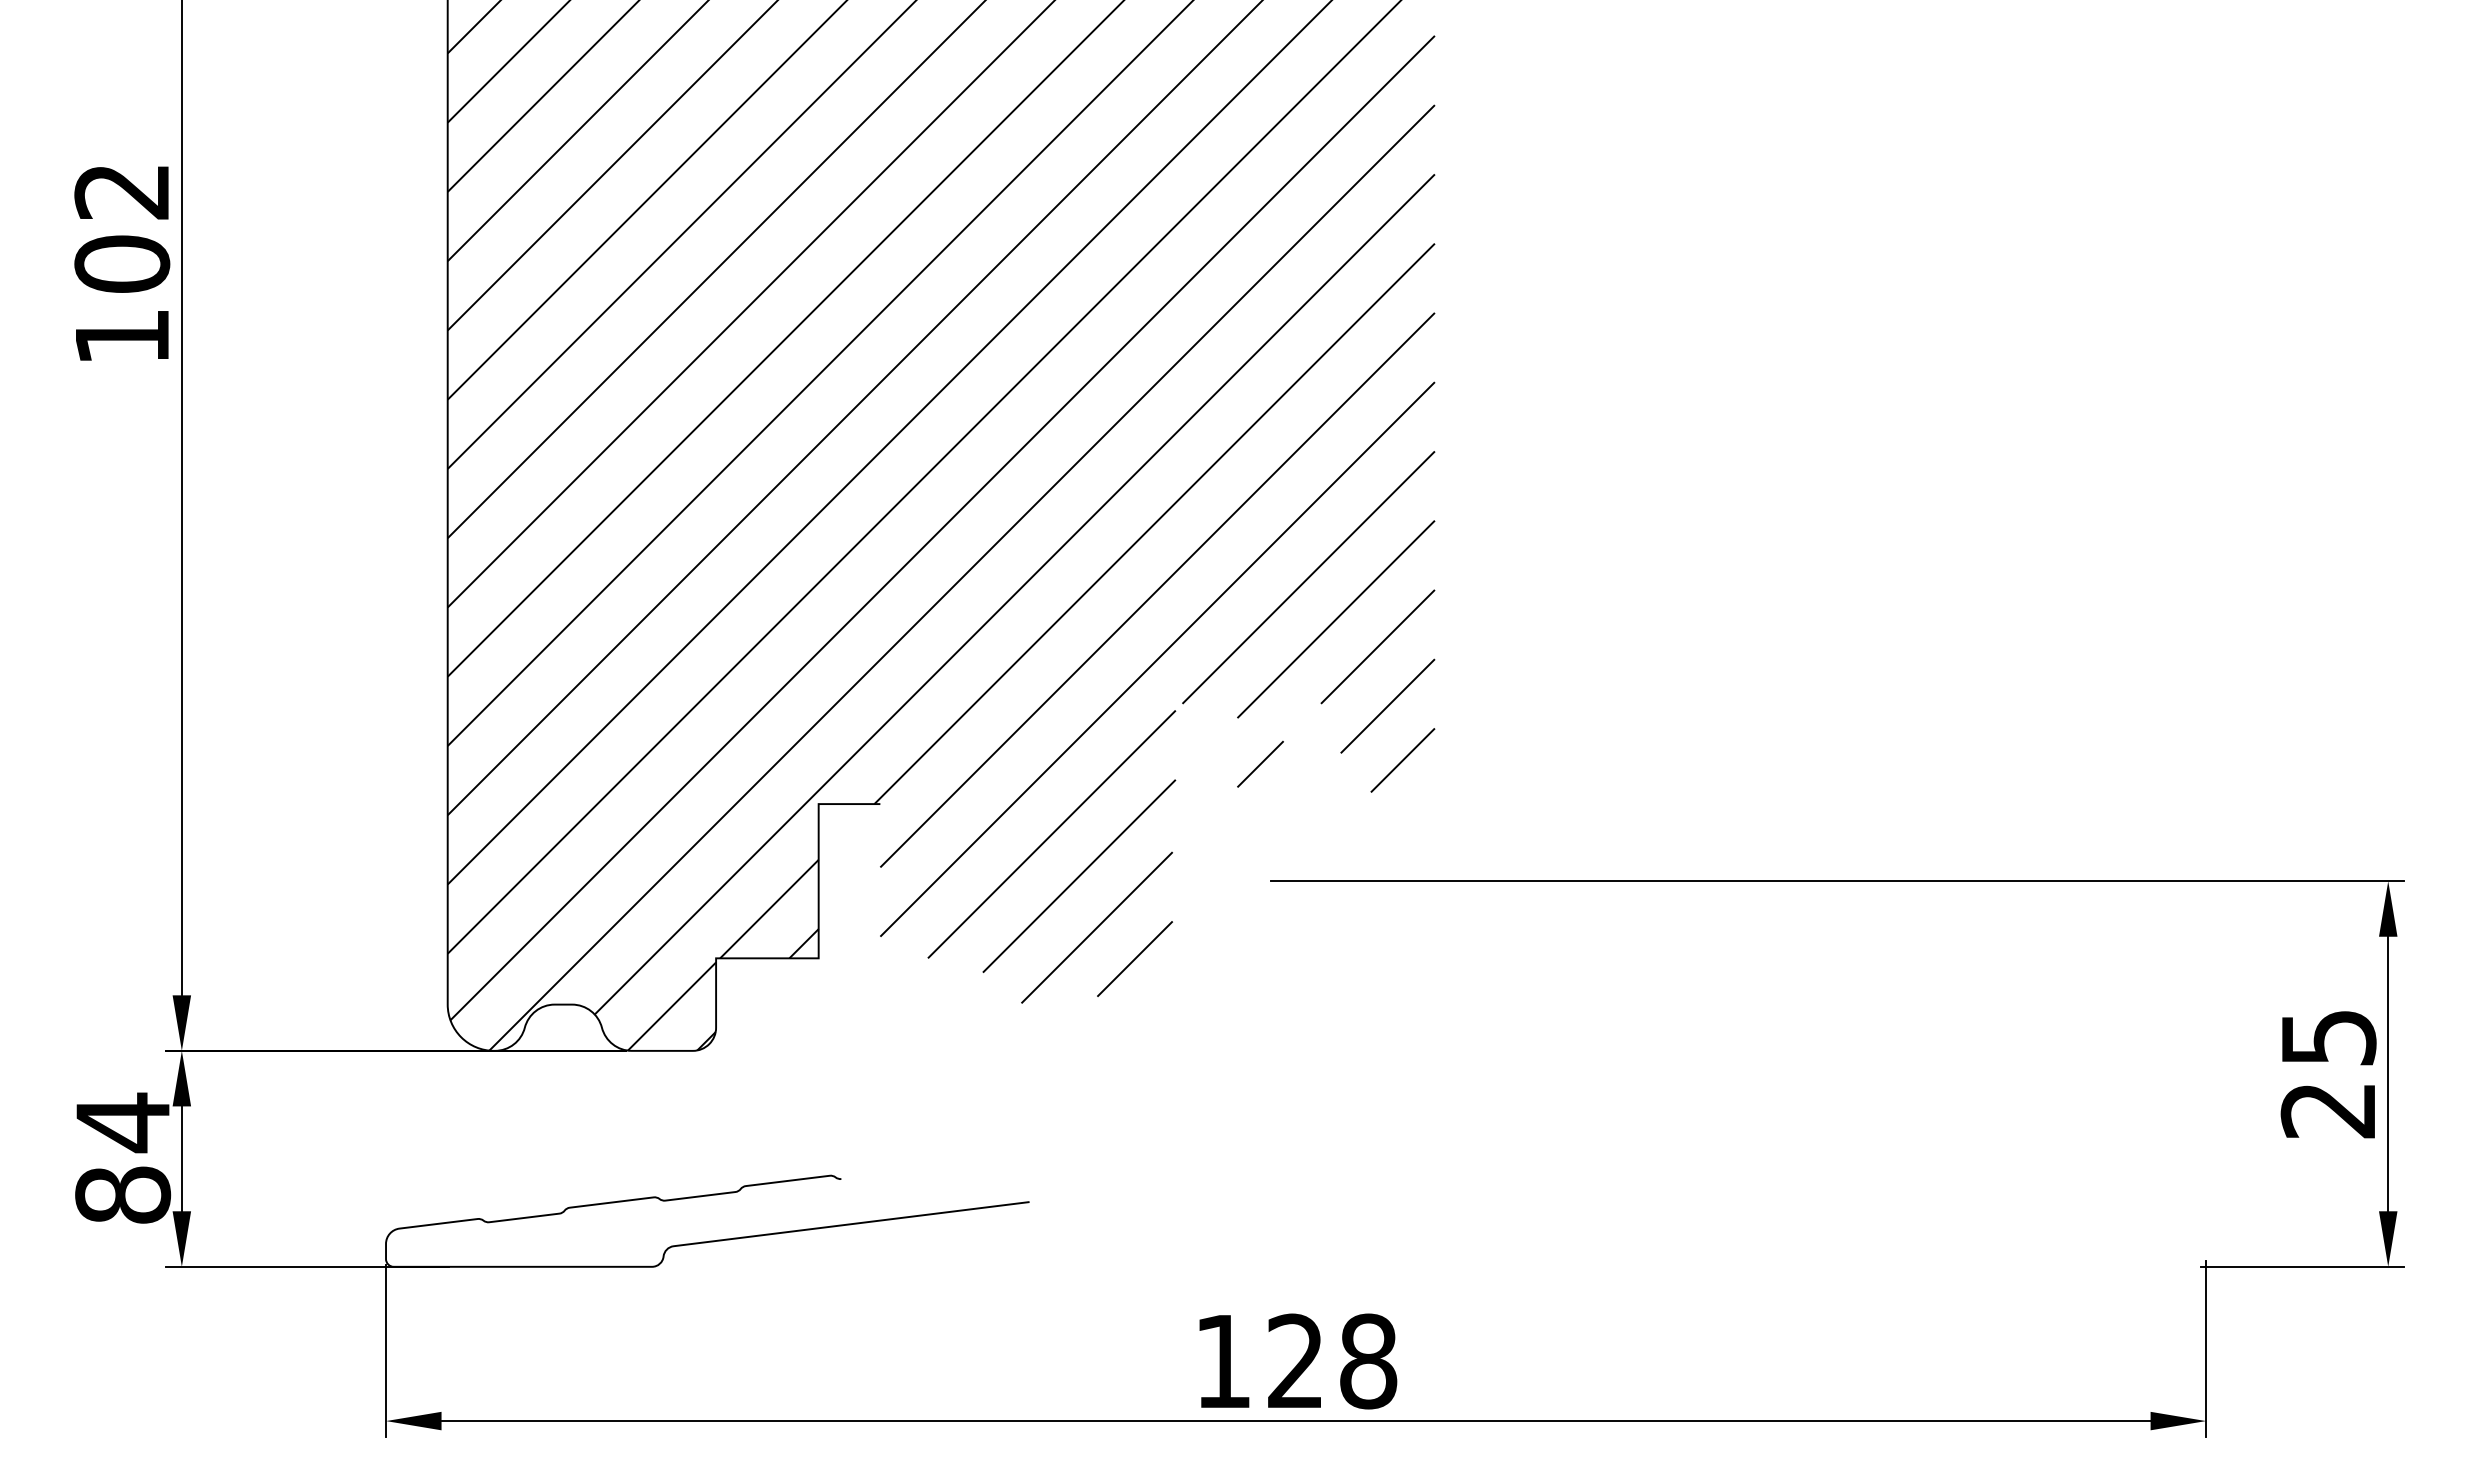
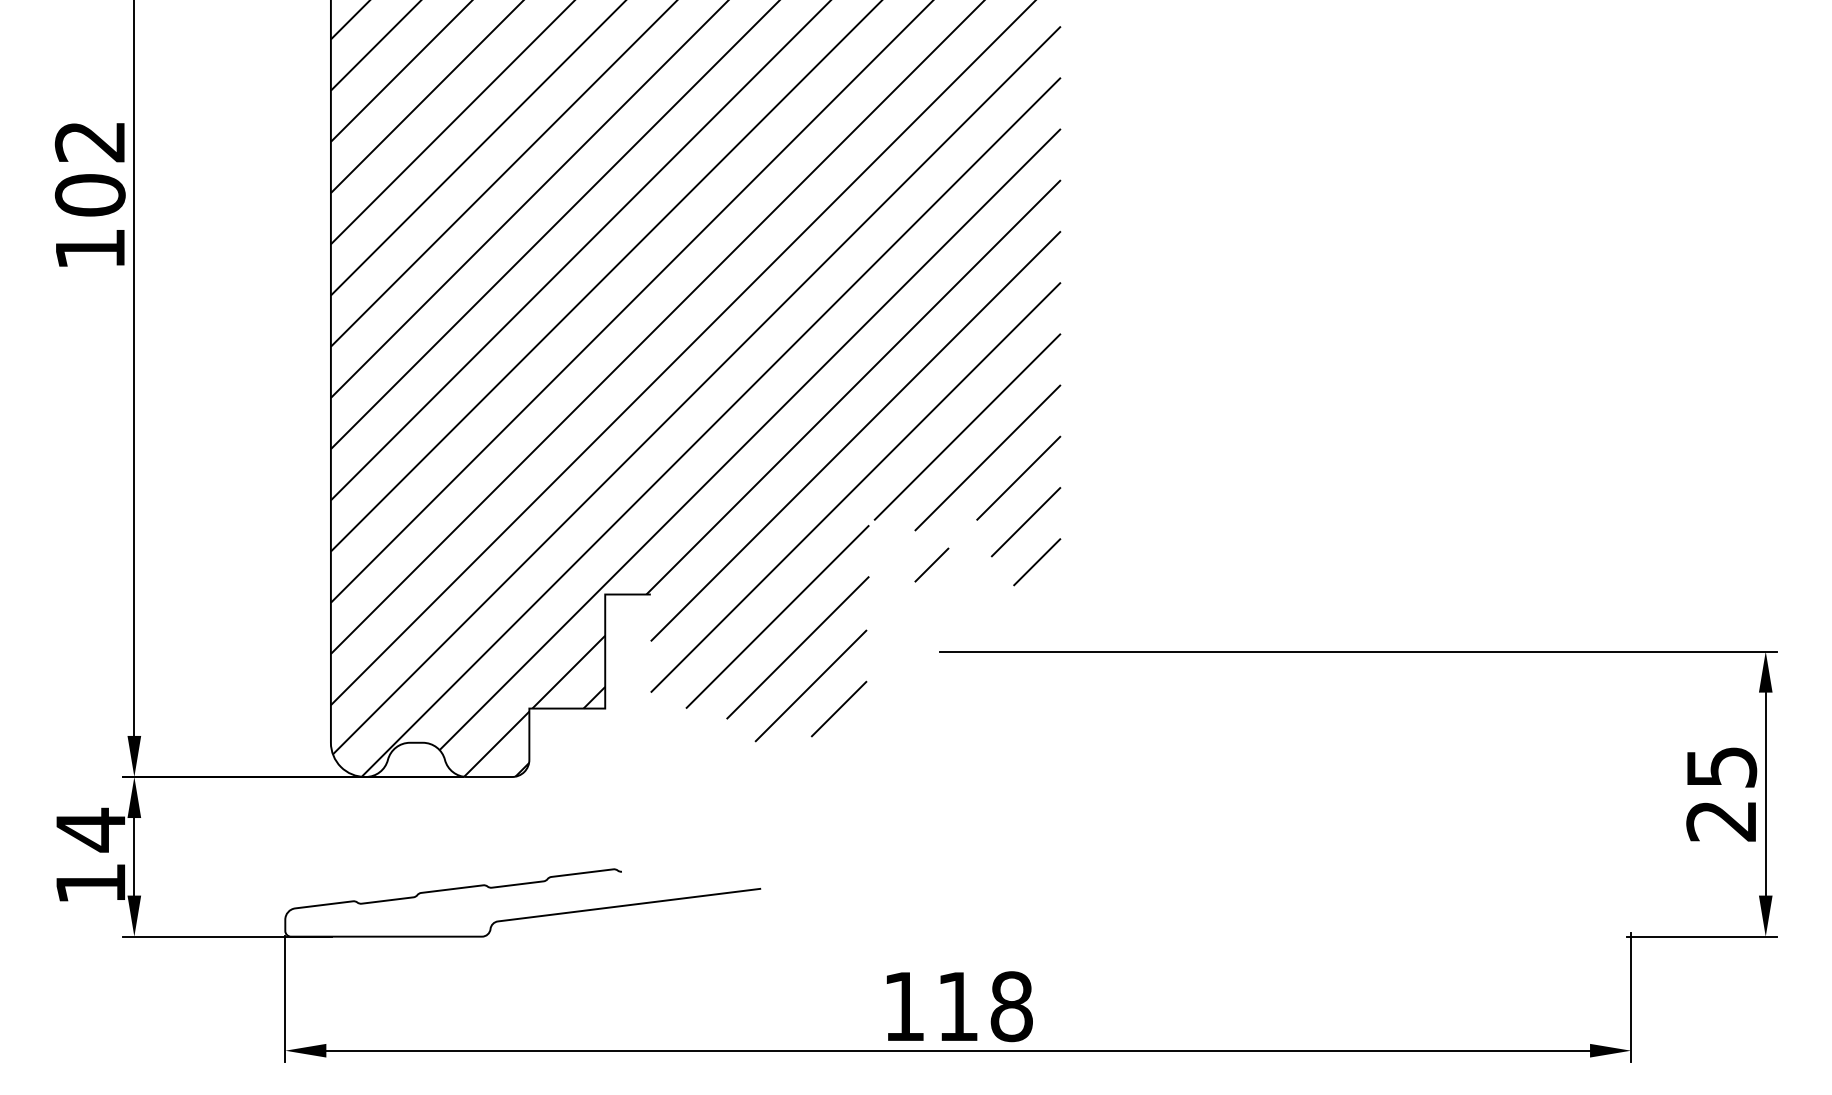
text: (123, 1194) -> (91, 883), 84 -> 14
text: (1294, 1360) -> (957, 1005), 128 -> 118

